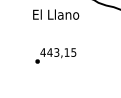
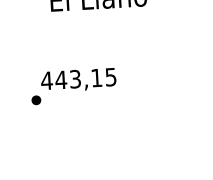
text: (55, 55) -> (73, 85), moved

